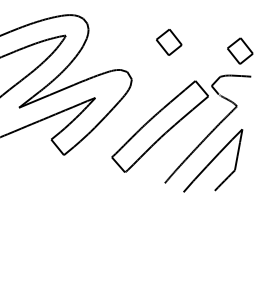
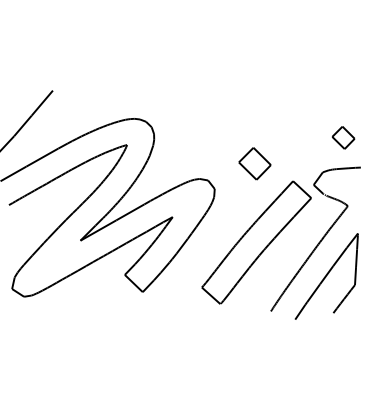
part: (168, 42) -> (254, 163), moved
part: (240, 50) -> (343, 137), size x0.7

